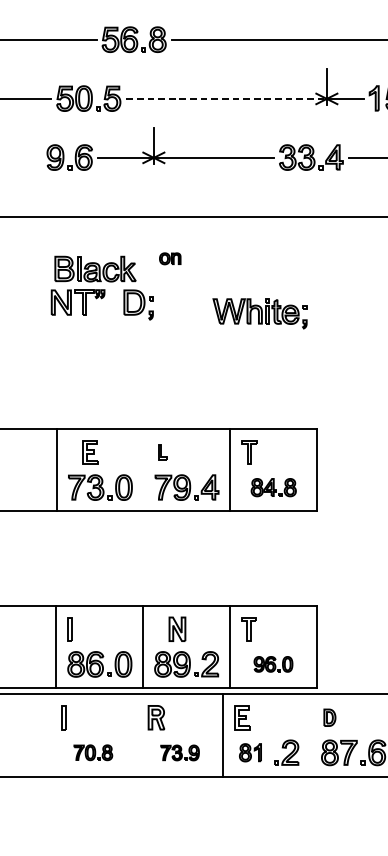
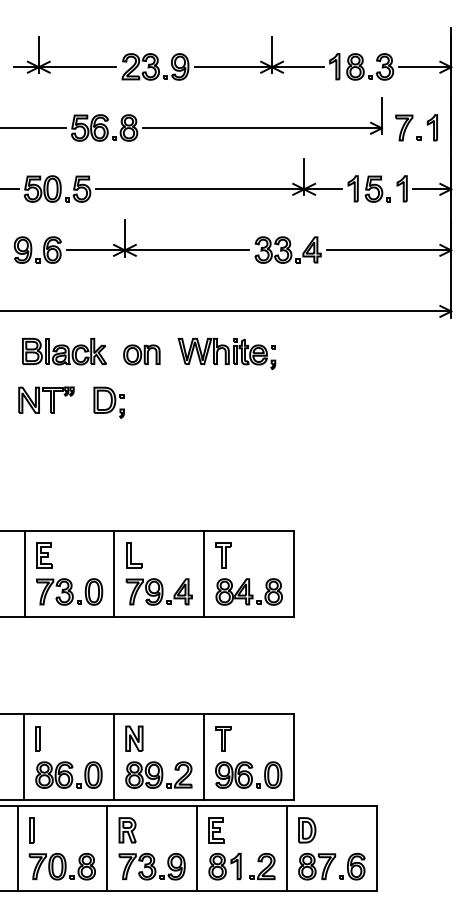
line: (226, 99) -> (200, 189), dashed -> solid
part: (169, 258) -> (141, 354), size x1.67
part: (95, 268) -> (64, 351), moved
part: (259, 314) -> (226, 354), moved
part: (90, 452) -> (44, 555), moved
part: (163, 452) -> (134, 555), size x1.67
line: (143, 469) -> (114, 573), added
part: (273, 487) -> (248, 591), size x1.43
part: (177, 629) -> (134, 738), moved
part: (273, 663) -> (248, 774), size x1.67
part: (330, 717) -> (307, 830), size x1.43
line: (50, 735) -> (17, 848), added
line: (137, 735) -> (107, 848), added
line: (309, 735) -> (286, 848), added
part: (92, 752) -> (61, 866), size x1.67
part: (179, 752) -> (151, 866), size x1.67
part: (249, 752) -> (224, 866), size x1.43

